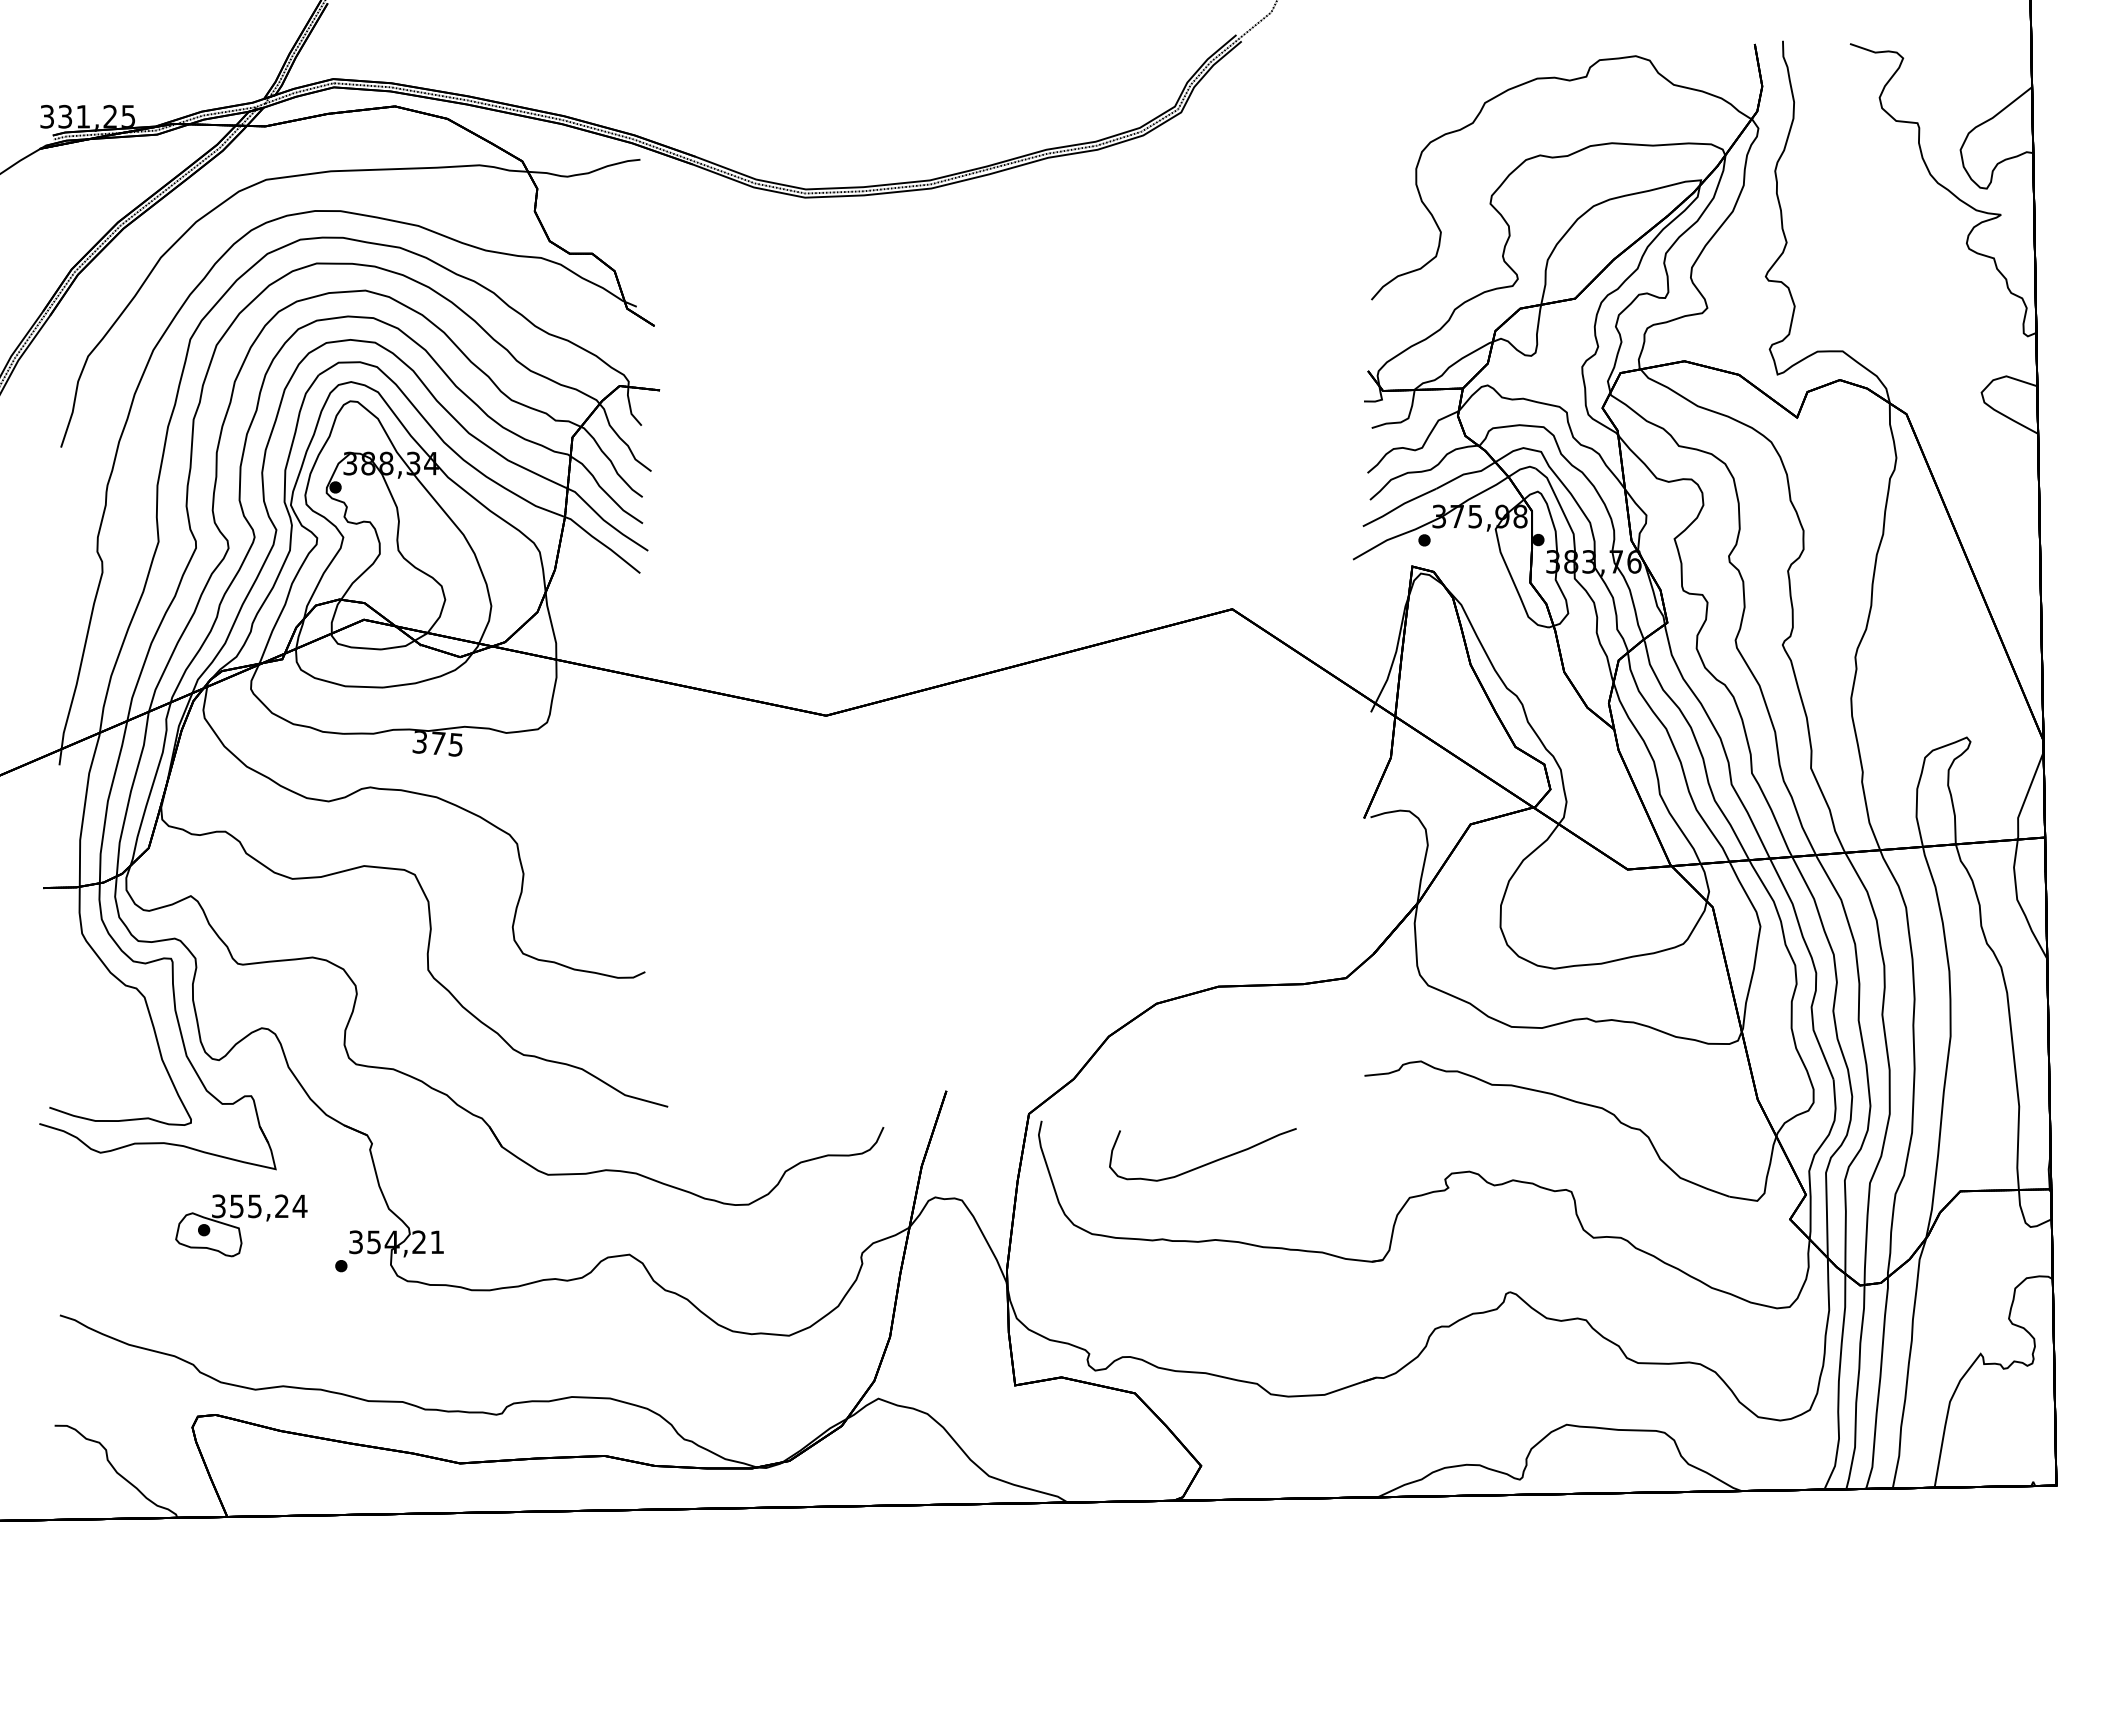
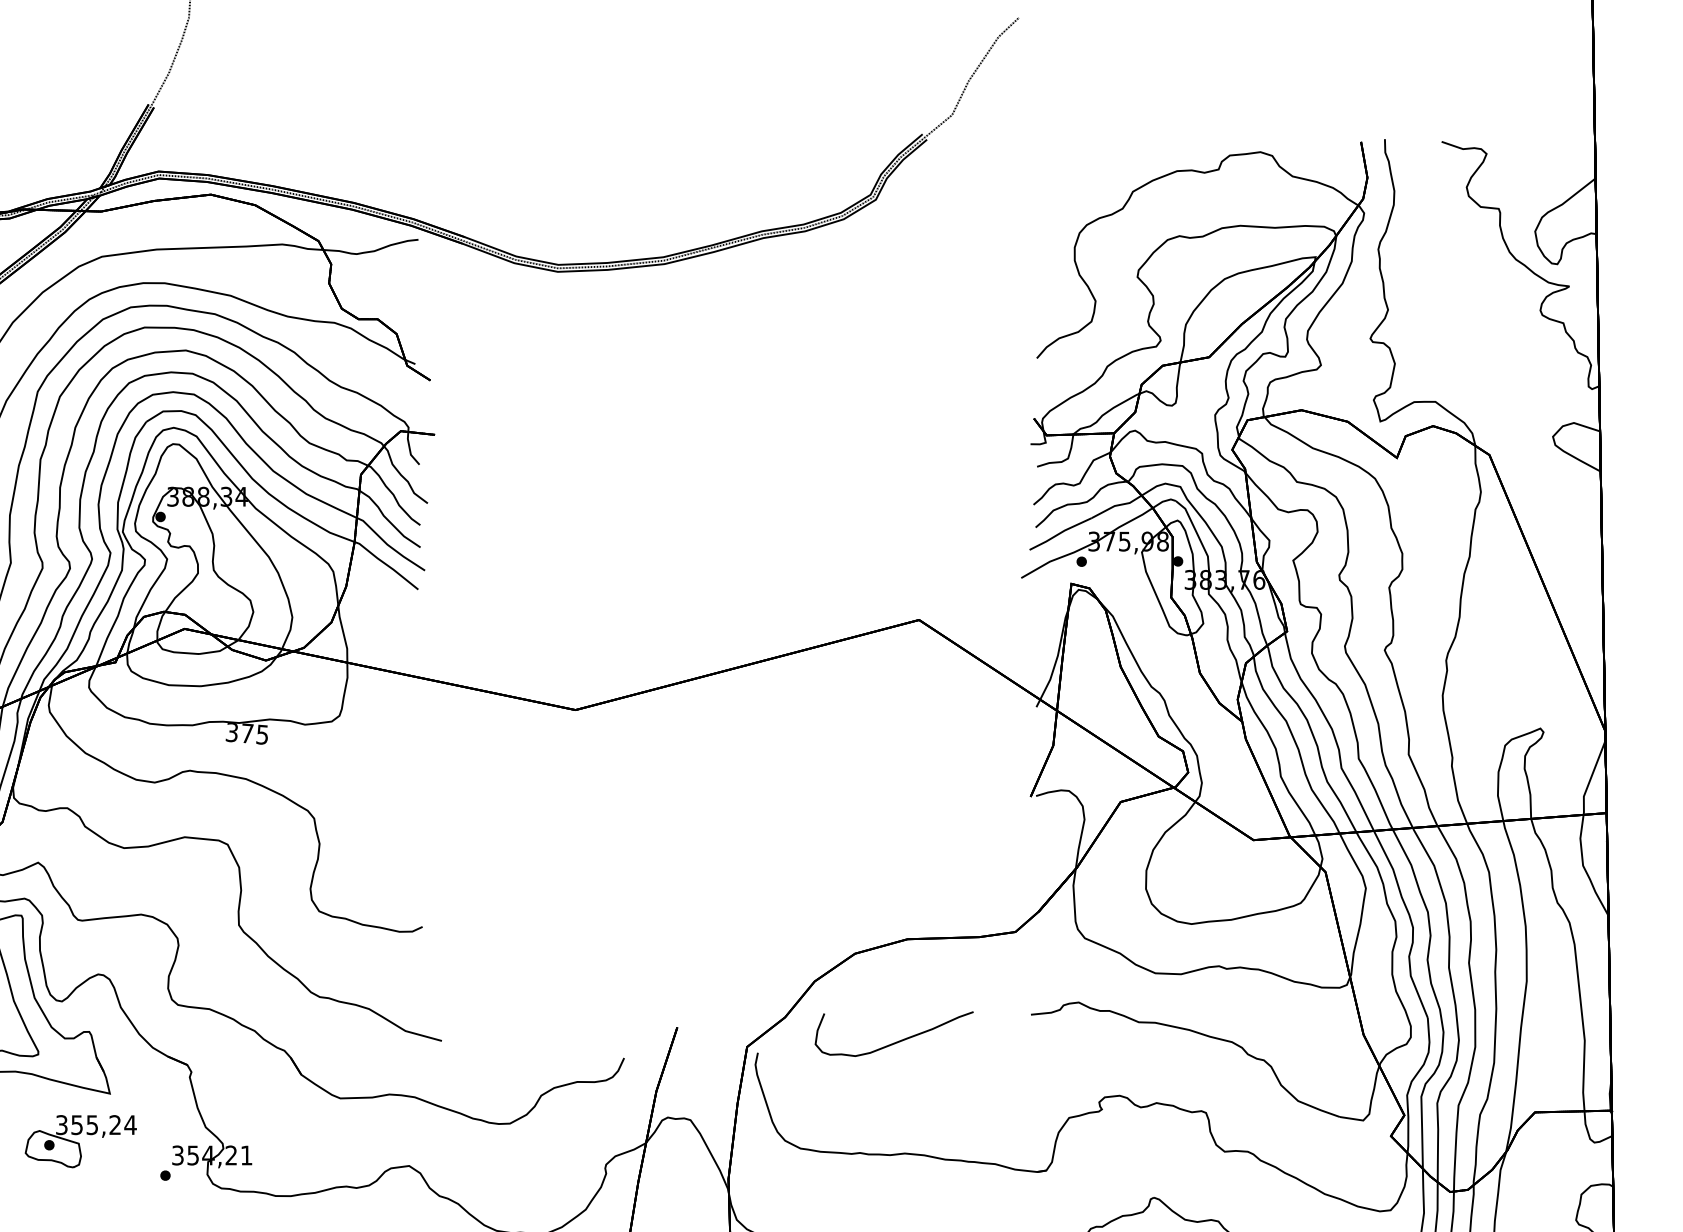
curve: (1206, 1163) -> (897, 1041), moved

